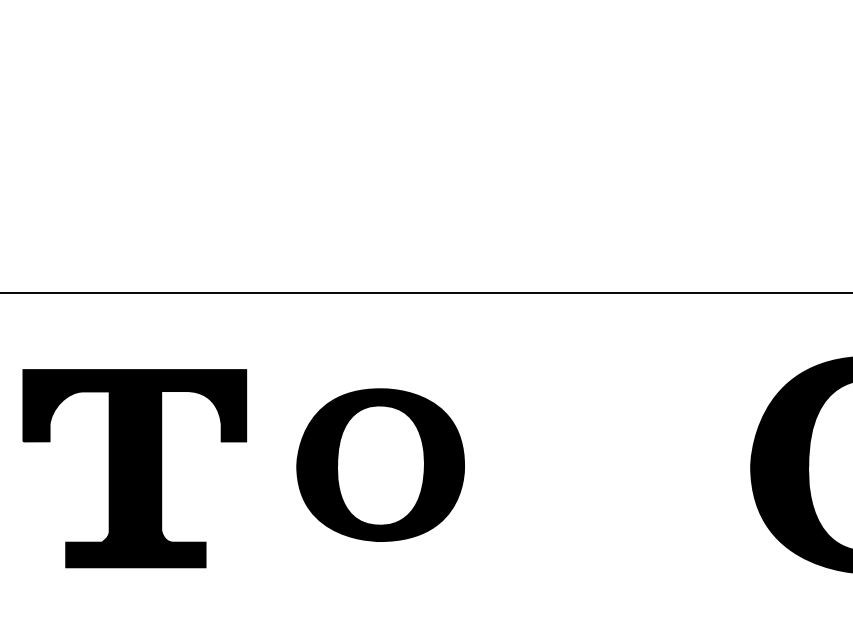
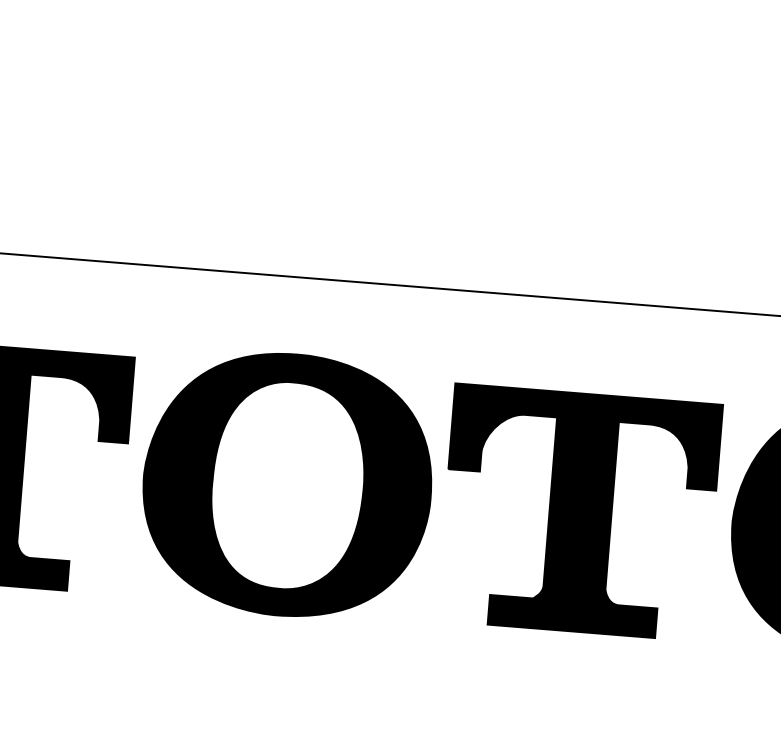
part: (380, 464) -> (287, 484), size x1.43
part: (623, 468) -> (578, 512), added

